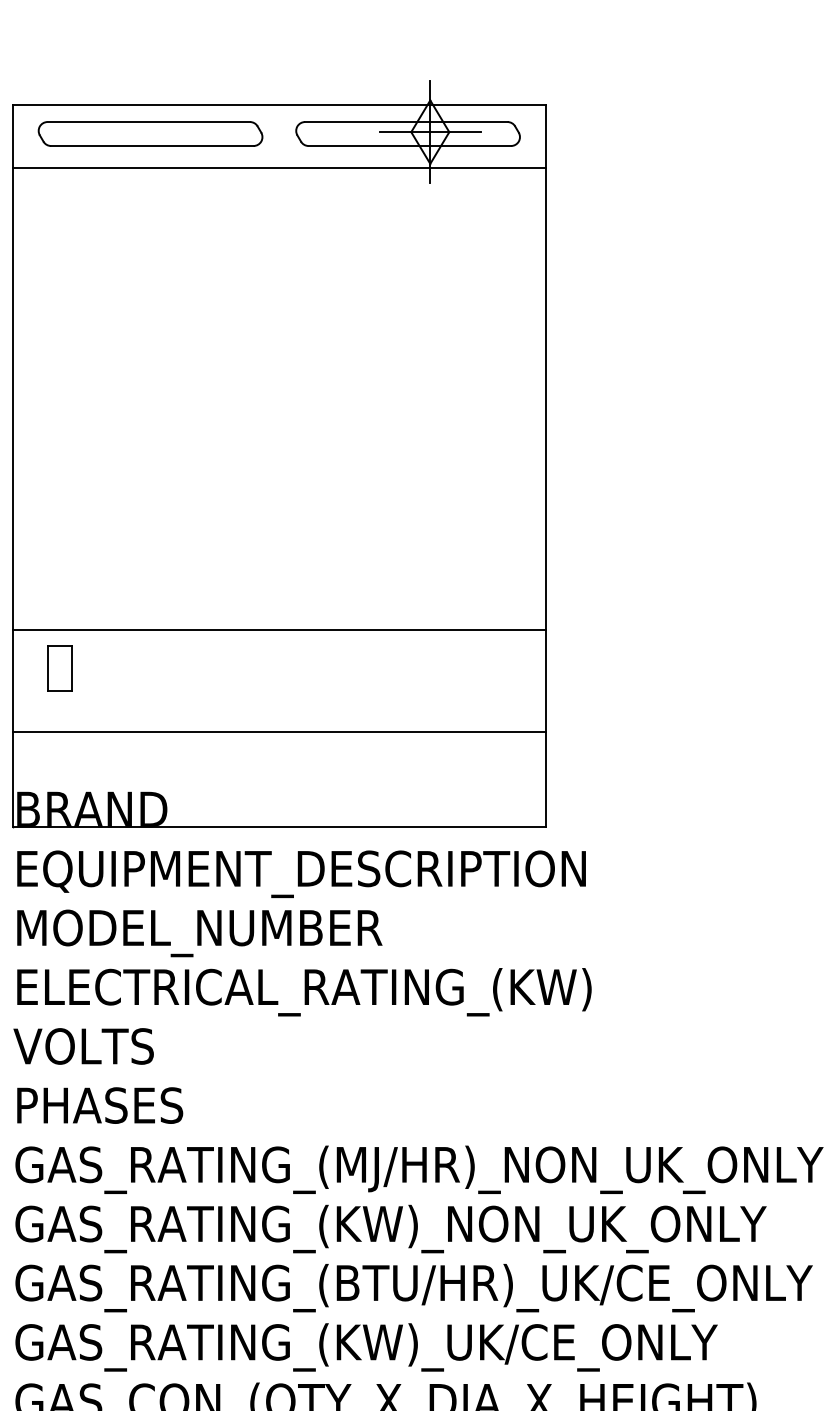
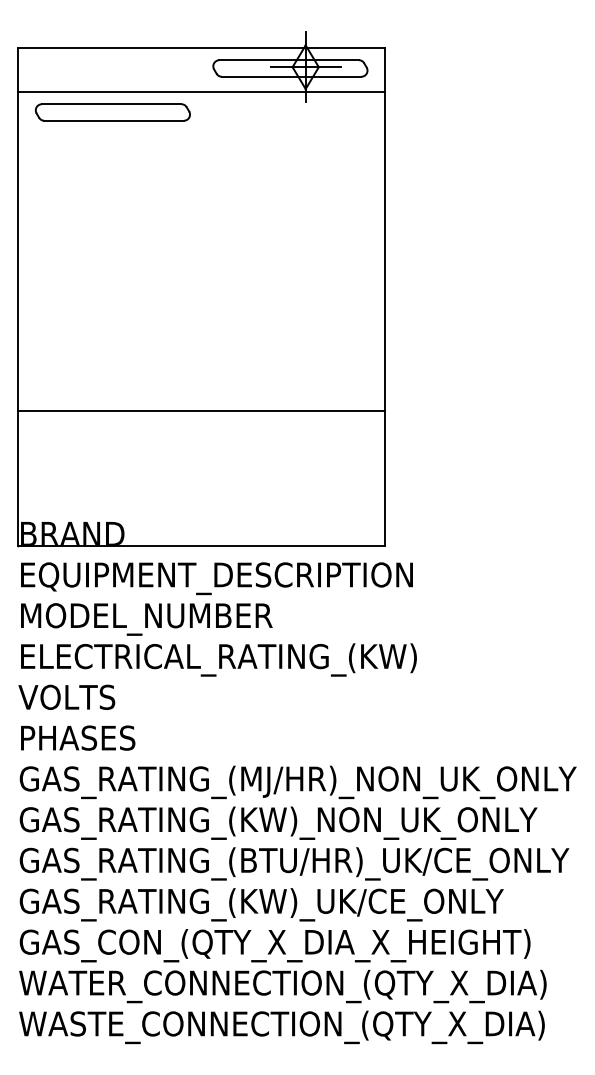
part: (149, 134) -> (112, 112), moved
part: (58, 667) -> (49, 436), removed
line: (279, 731) -> (201, 480), removed

